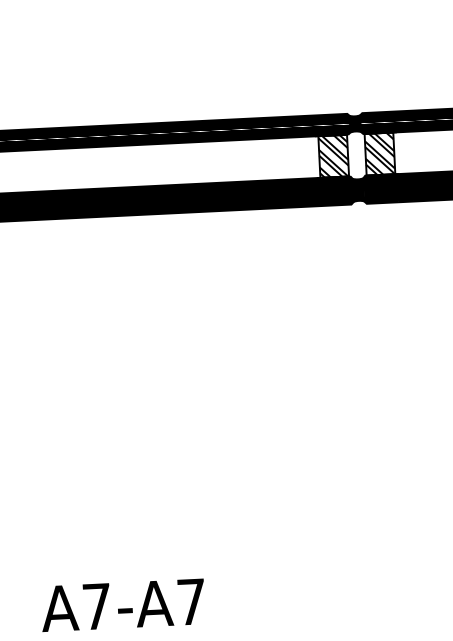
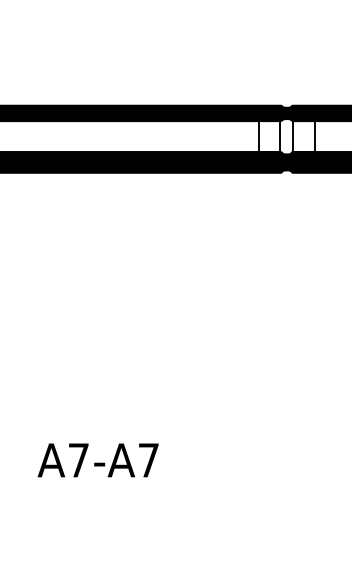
hatch: (379, 154) -> (303, 136), removed
hatch: (333, 156) -> (269, 136), removed

